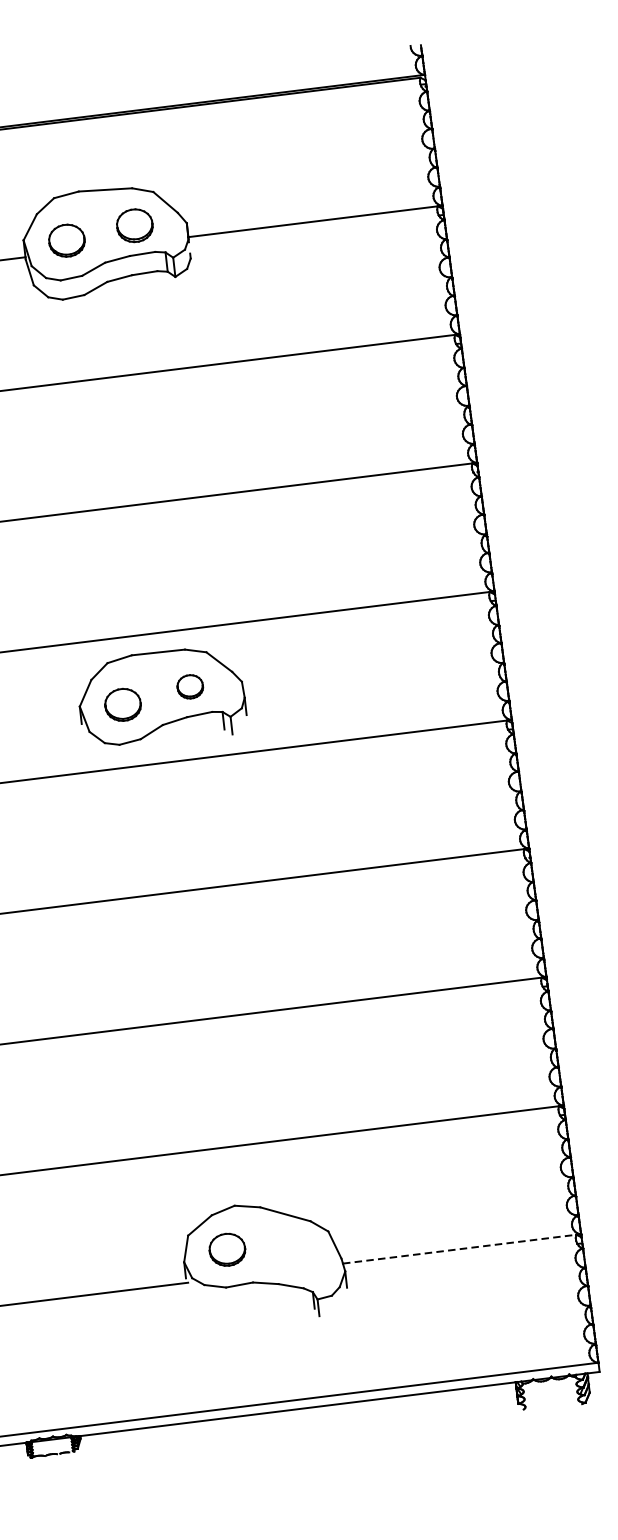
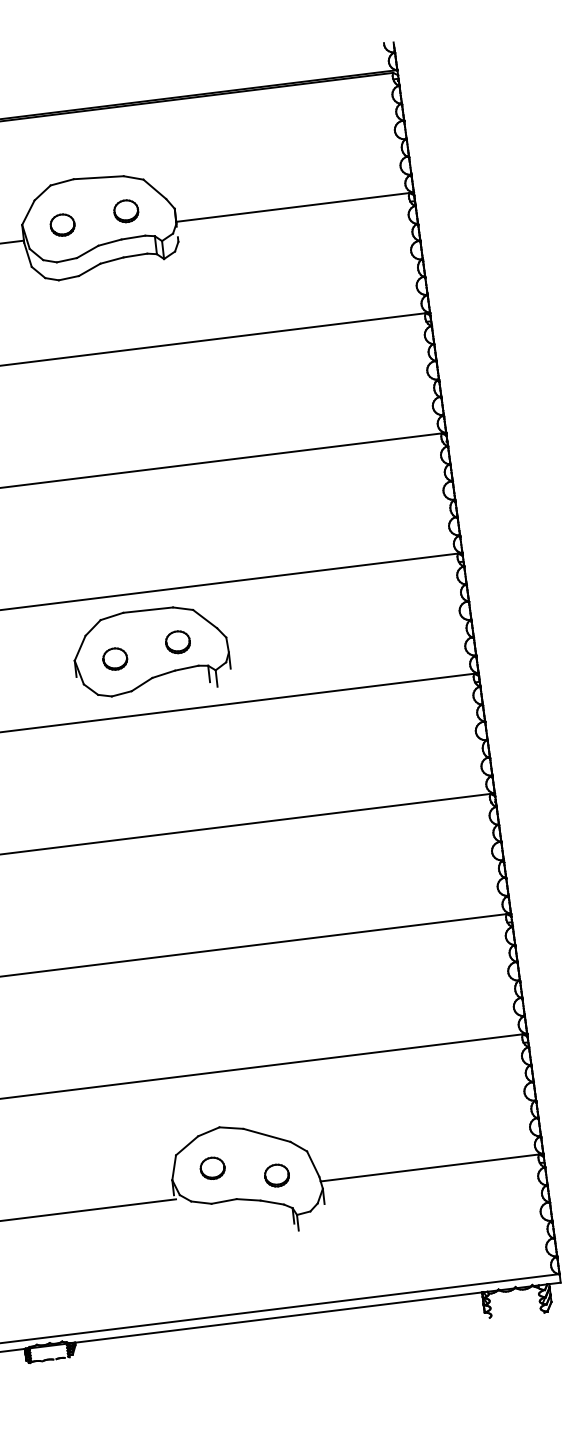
part: (135, 226) -> (126, 211), size x0.71
part: (66, 239) -> (62, 224), size x0.71
part: (123, 704) -> (115, 658), size x0.71
part: (227, 1248) -> (212, 1167), size x0.71
line: (459, 1248) -> (429, 1167), dashed -> solid
part: (295, 1257) -> (276, 1175), added

